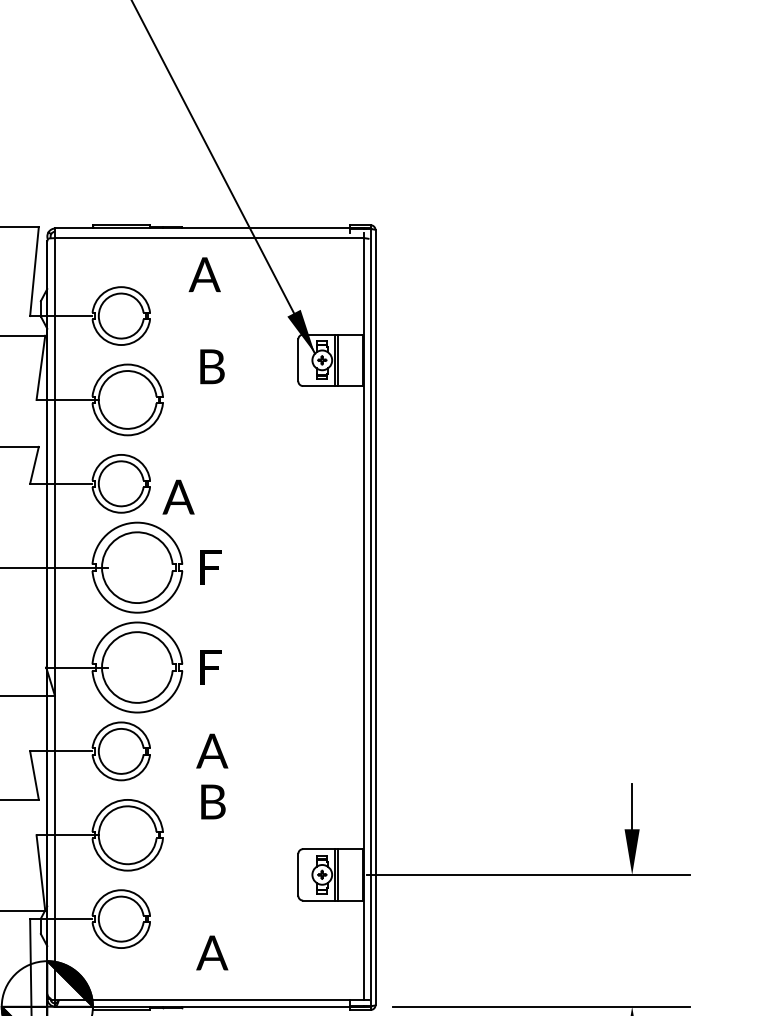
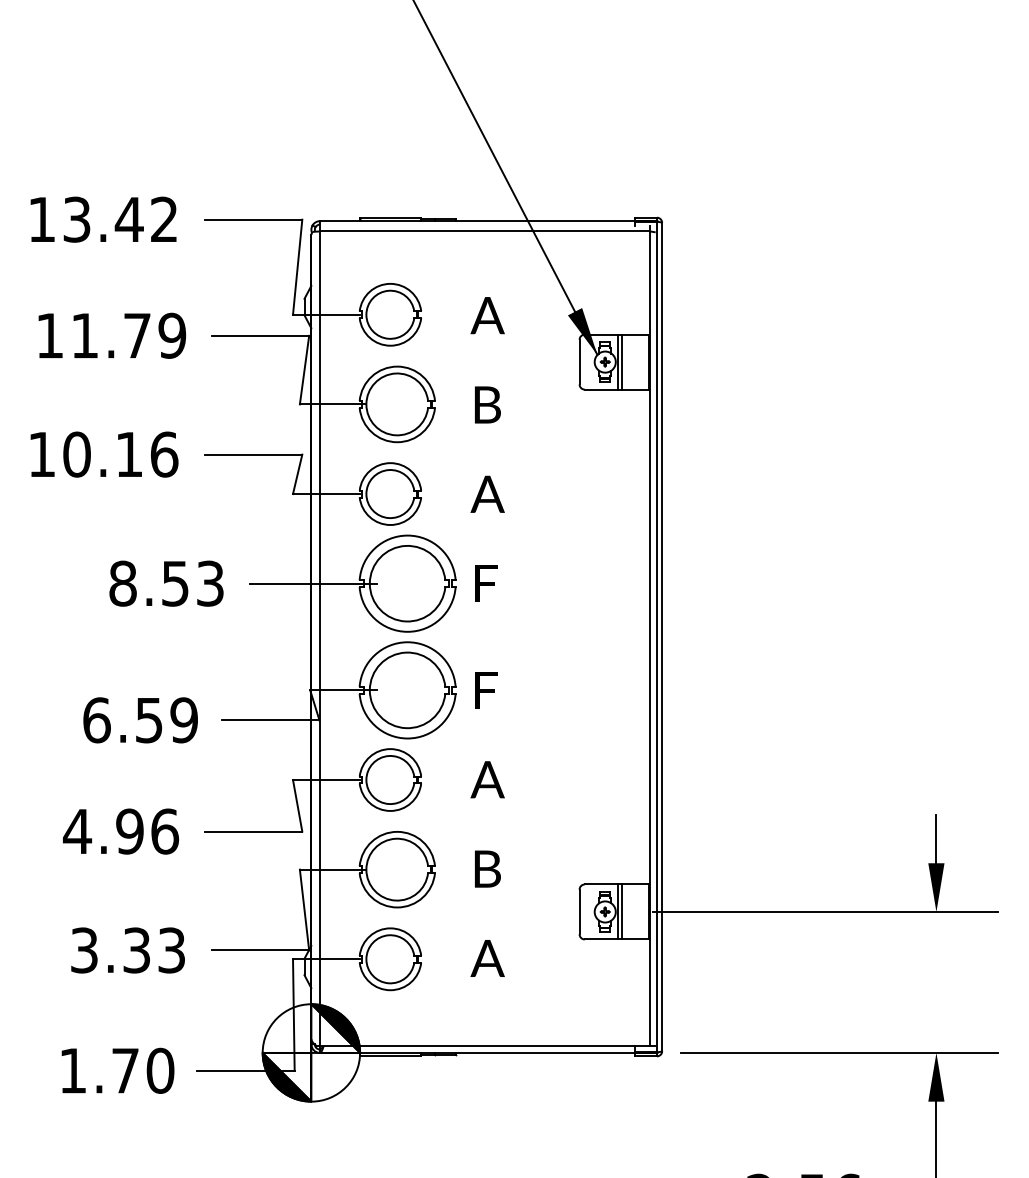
text: (204, 274) -> (487, 315), moved
text: (212, 366) -> (487, 404), moved
text: (178, 496) -> (487, 493), moved
text: (213, 801) -> (487, 868), moved
text: (212, 953) -> (487, 958), moved

